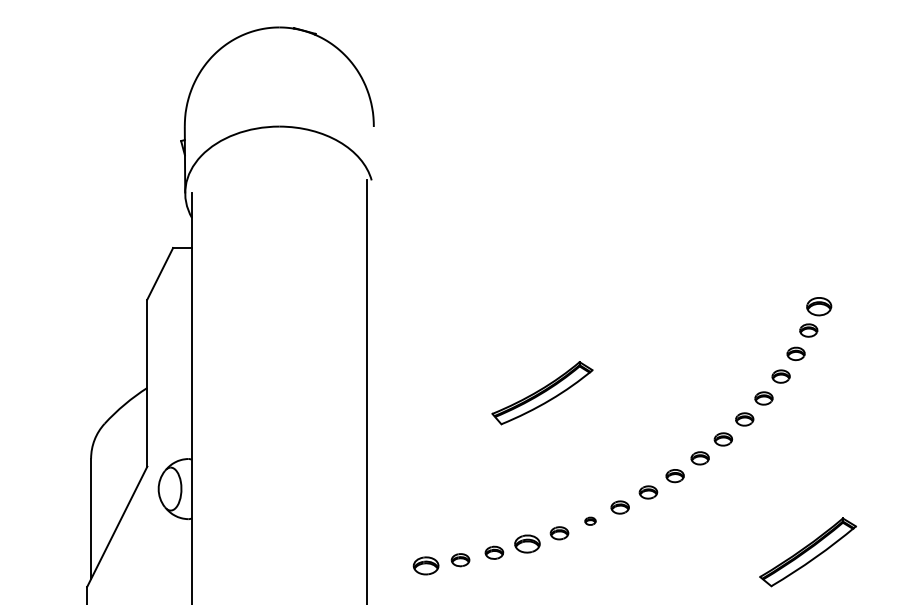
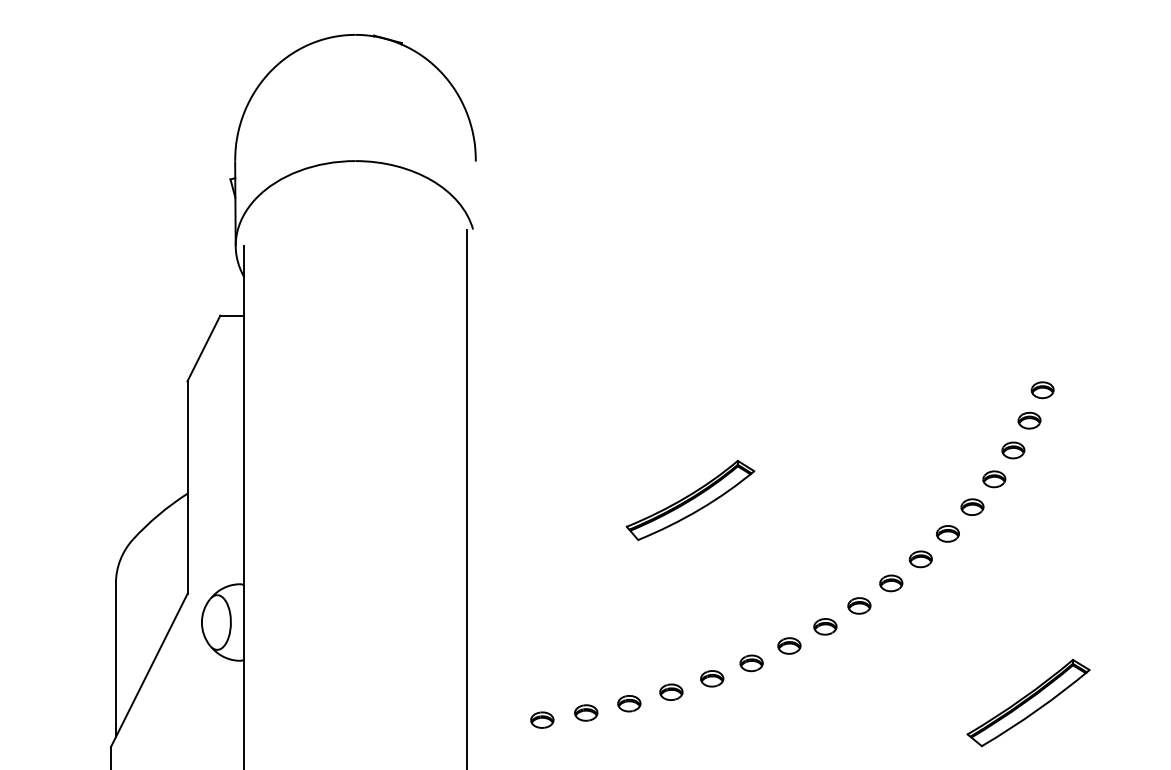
part: (818, 306) -> (1041, 390), size x0.71
part: (590, 521) -> (751, 663), size x1.67
part: (527, 543) -> (671, 691), size x0.71
part: (425, 565) -> (541, 719), size x0.71

